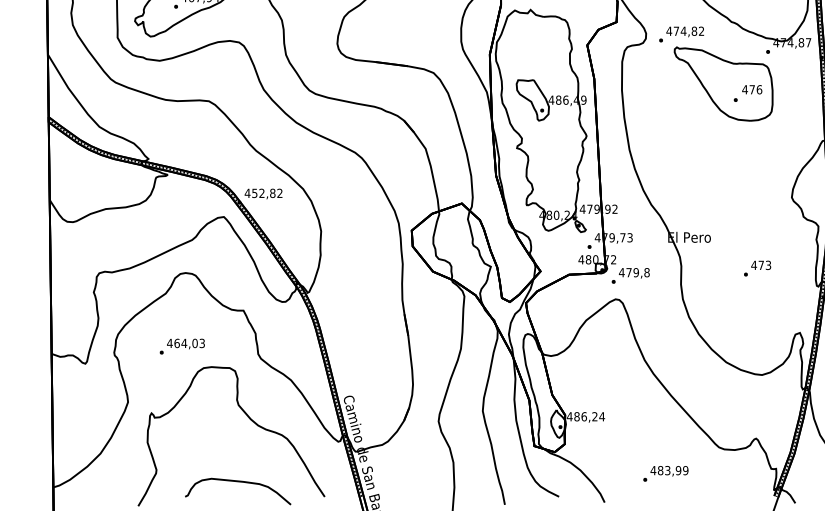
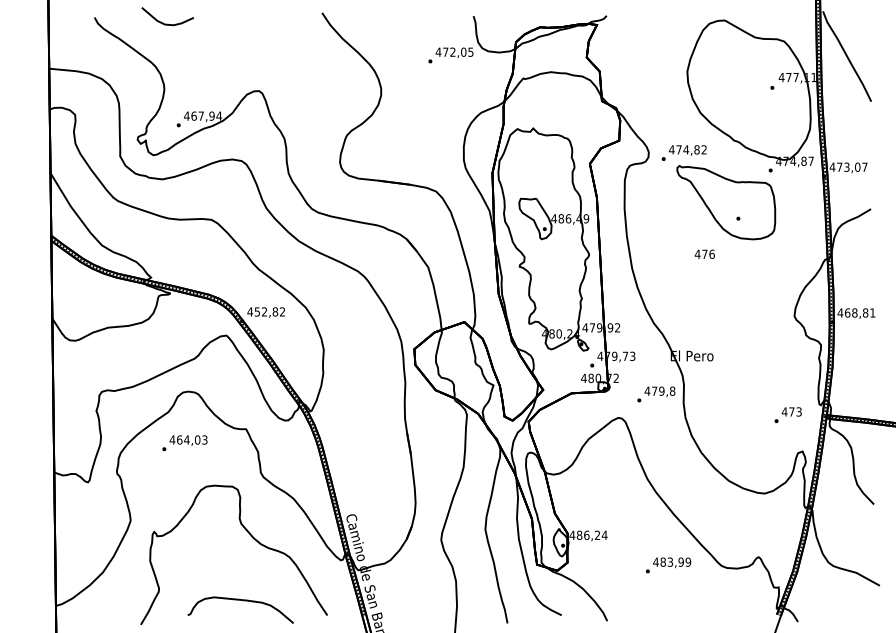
text: (751, 88) -> (704, 253), moved
text: (756, 267) -> (787, 414), moved
text: (630, 275) -> (656, 394), moved
text: (181, 346) -> (184, 443), moved
text: (665, 473) -> (668, 565), moved

